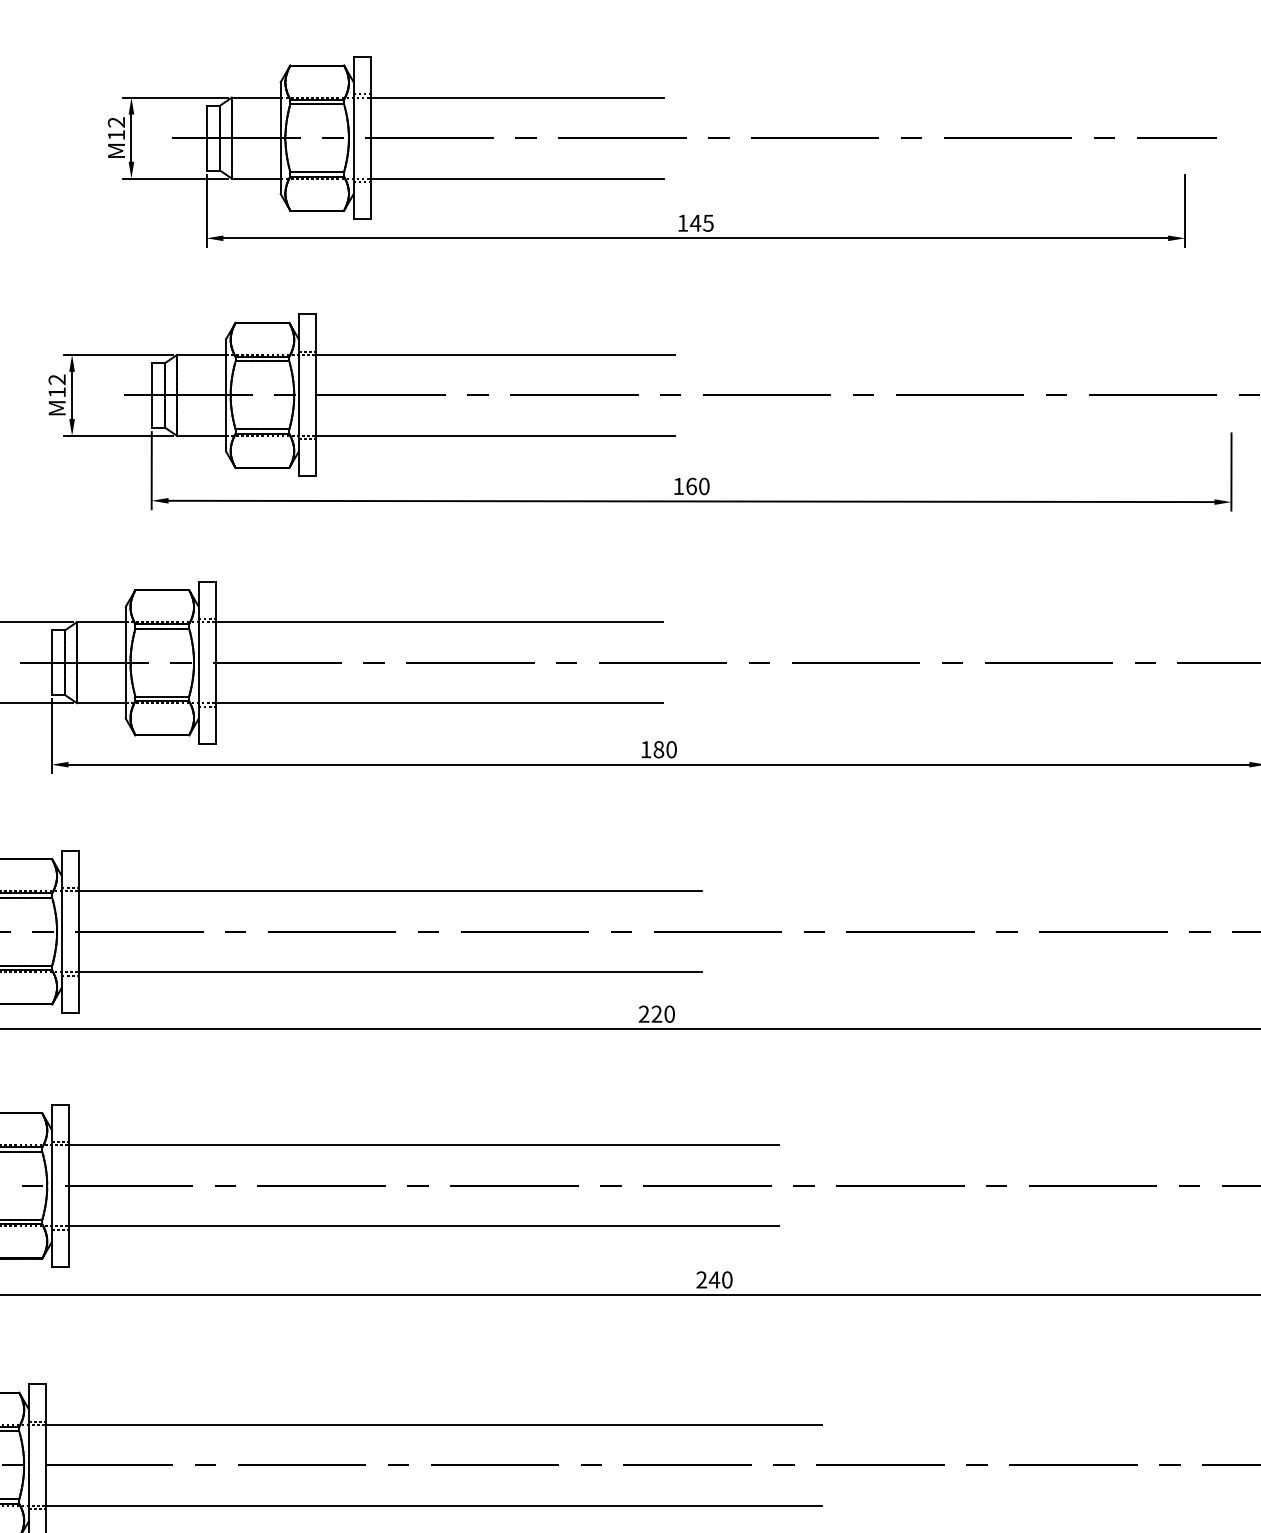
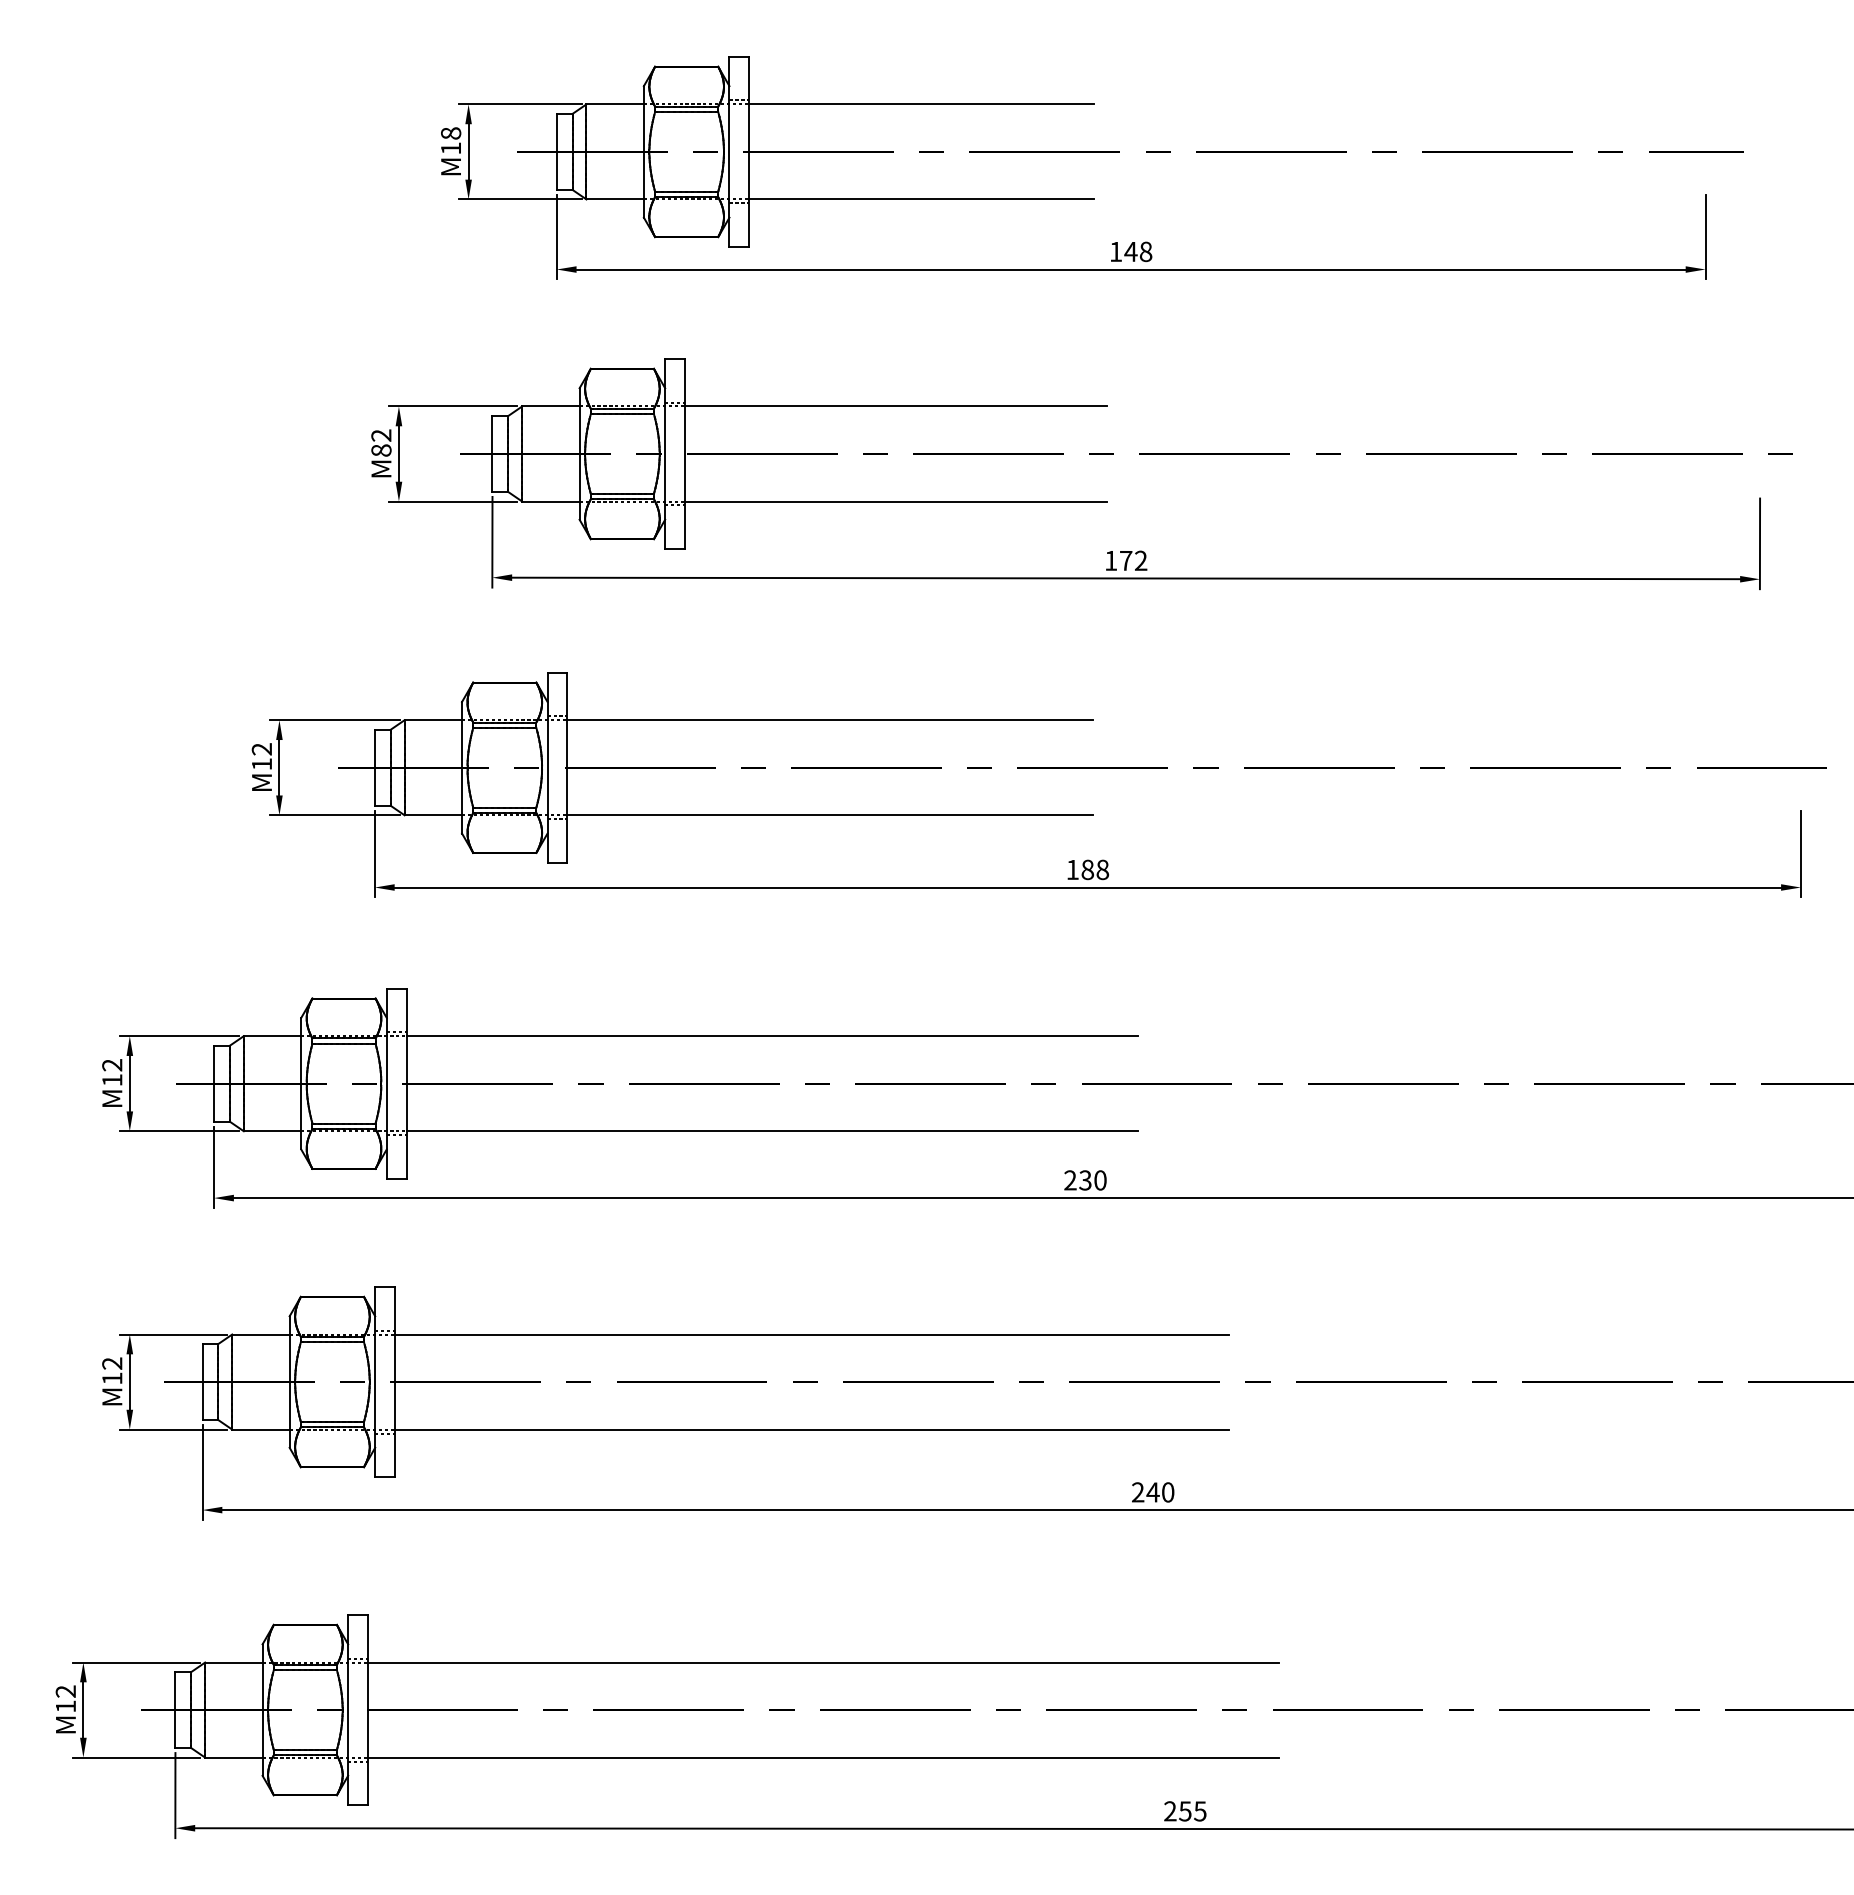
text: (116, 122) -> (450, 133), 12 -> 18
text: (708, 222) -> (1145, 251), 145 -> 148
text: (57, 392) -> (381, 450), 12 -> 82
text: (697, 486) -> (1133, 560), 160 -> 172
text: (671, 749) -> (1102, 869), 180 -> 188
text: (656, 1014) -> (1085, 1180), 220 -> 230

